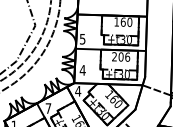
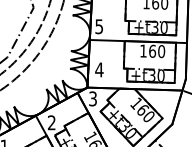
text: (121, 56) -> (153, 50), 206 -> 160
text: (78, 90) -> (93, 97), 4 -> 3
text: (48, 108) -> (51, 122), 7 -> 2

